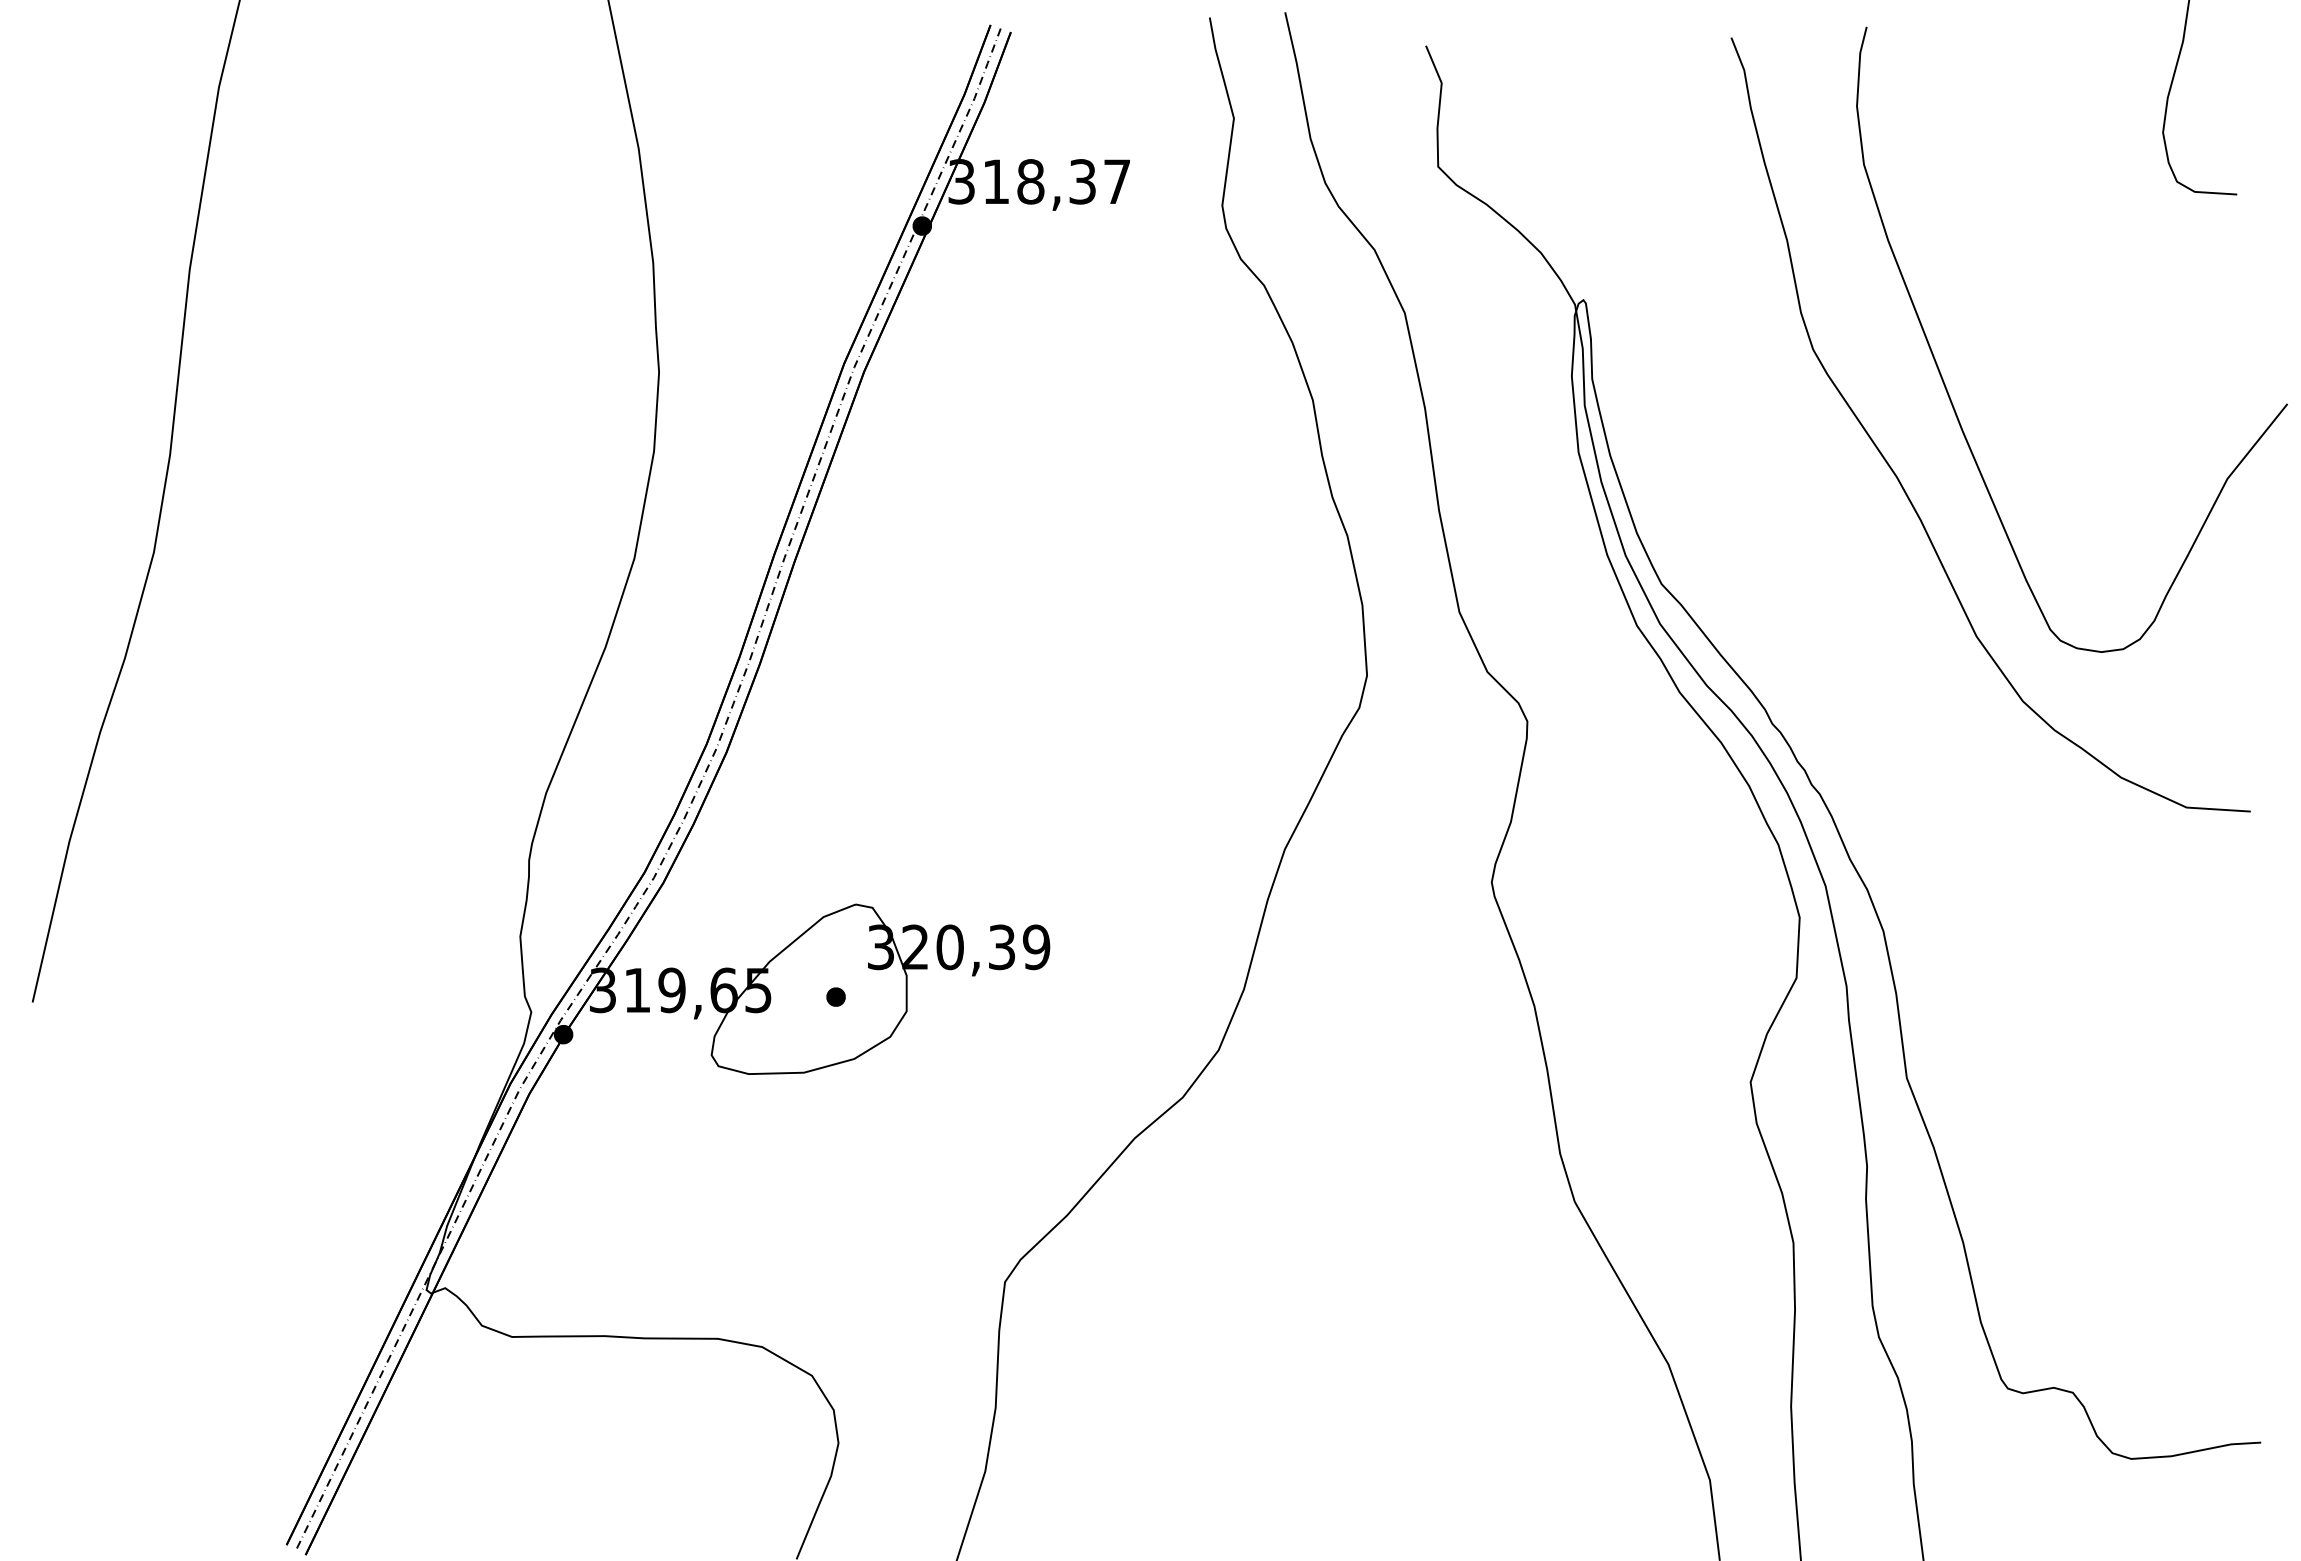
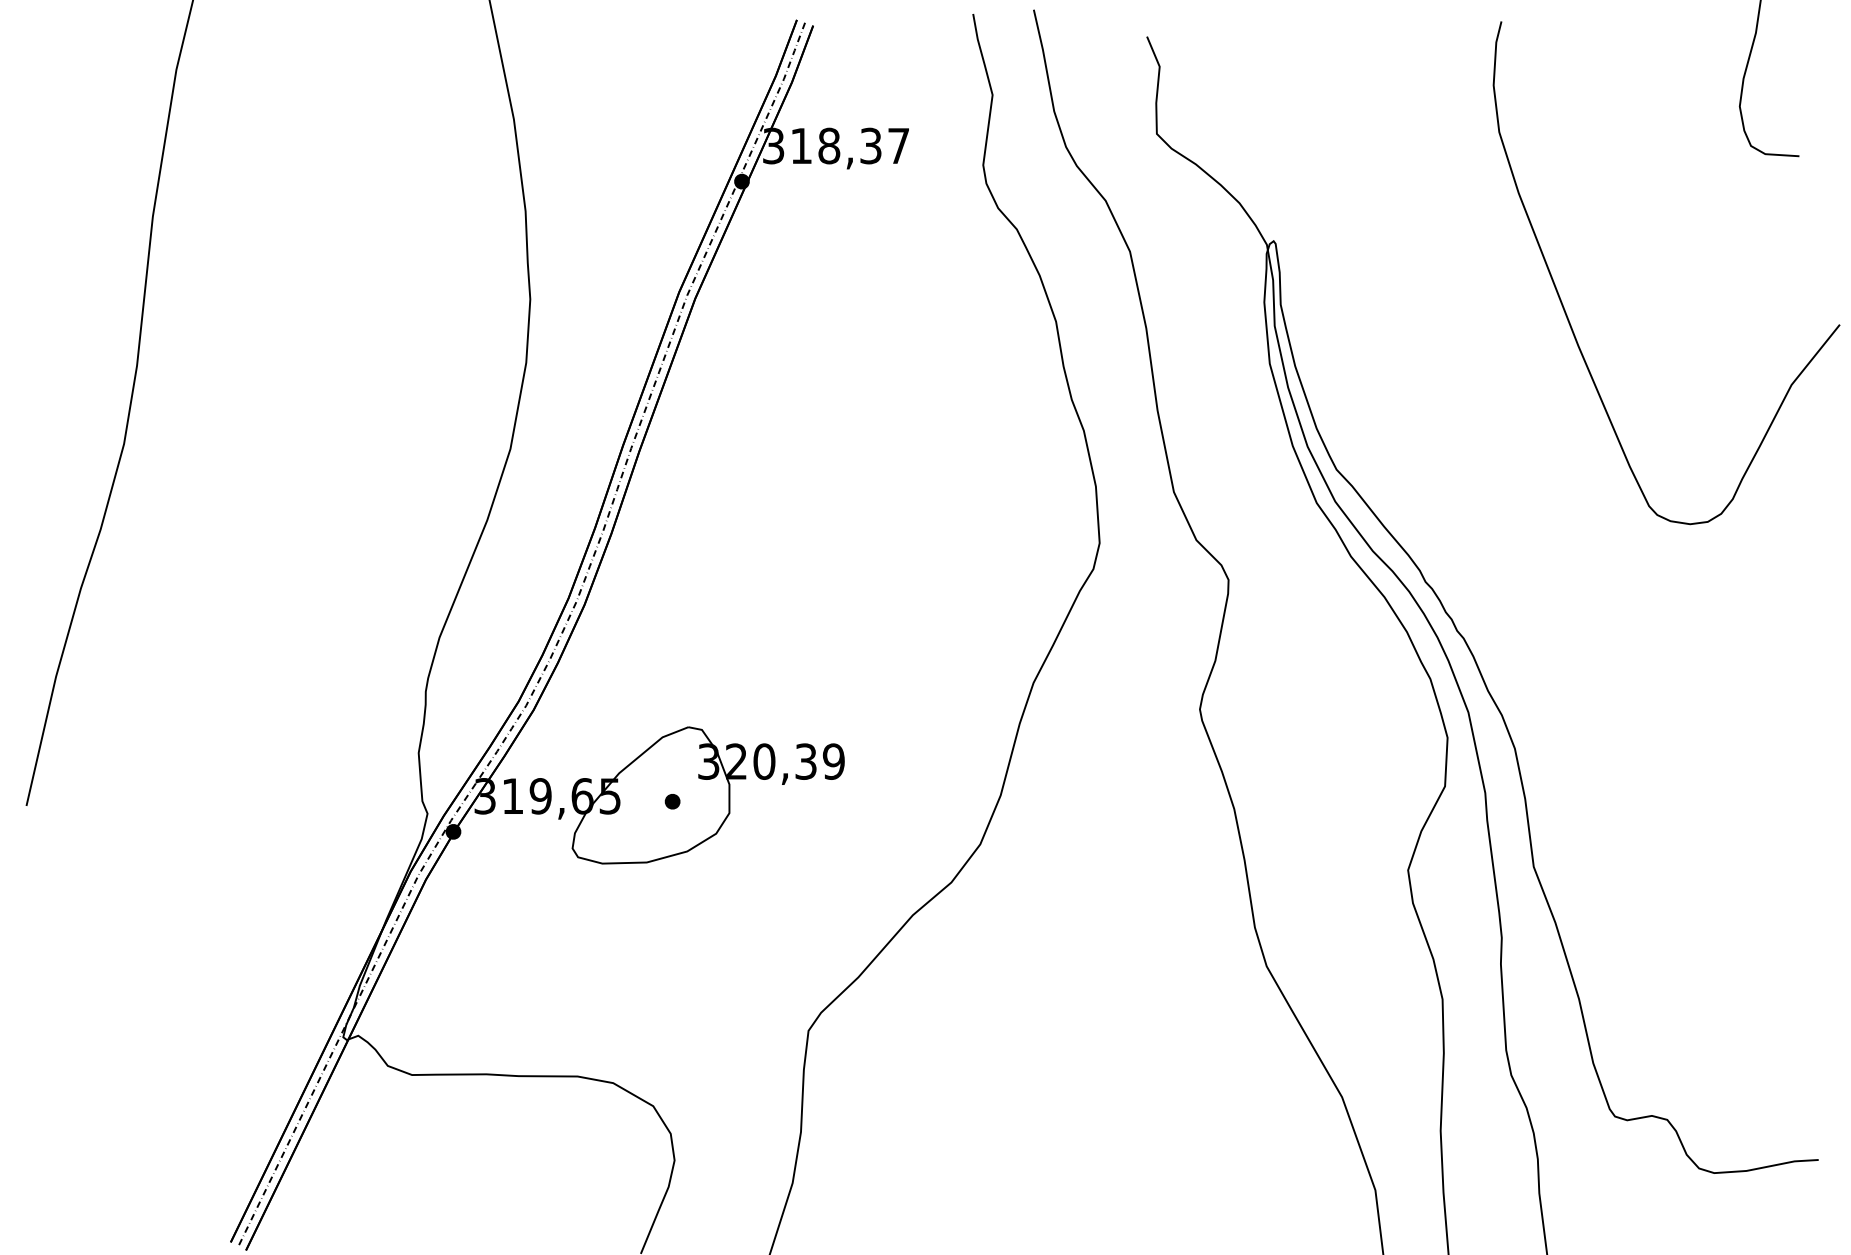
curve: (1898, 477) -> (1527, 383), removed

